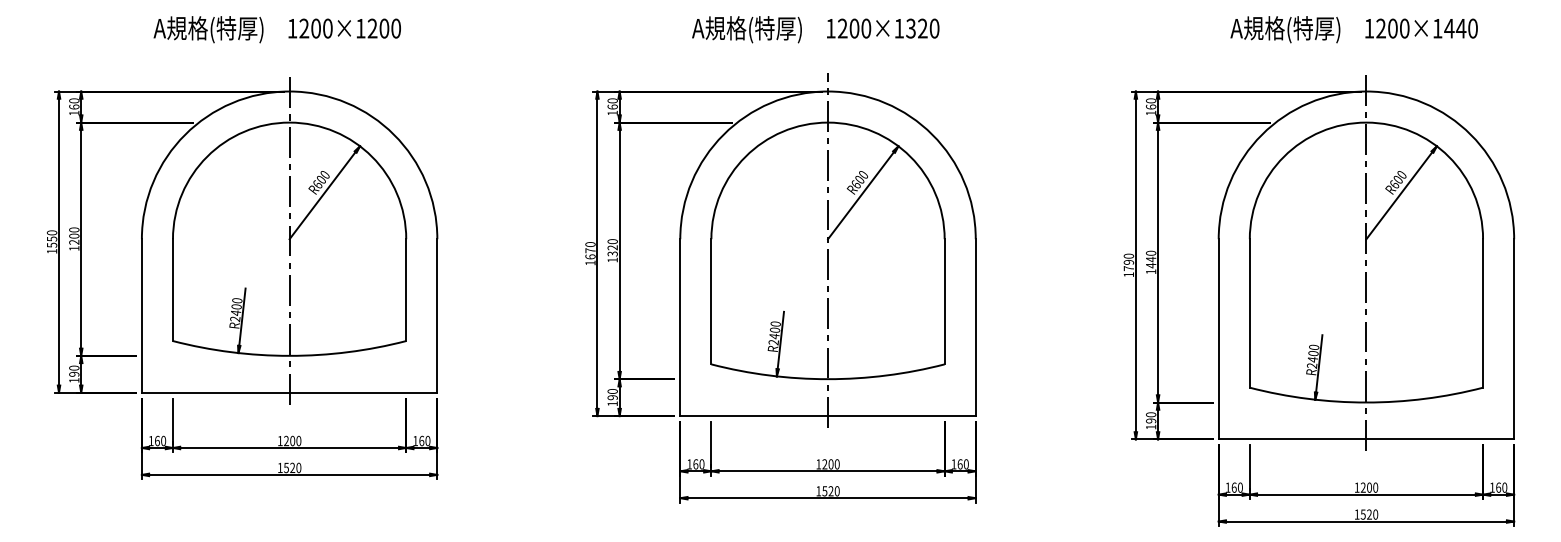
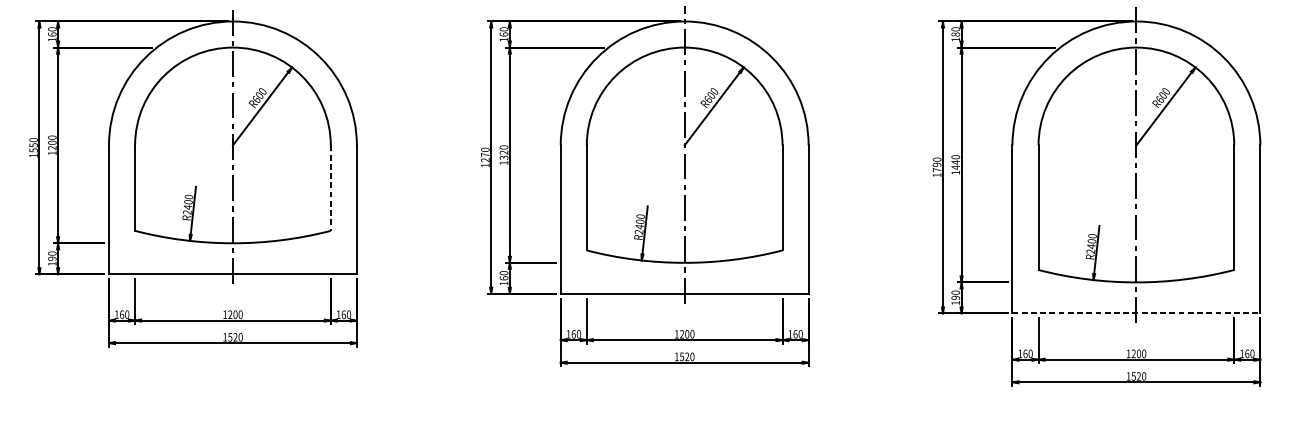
text: (1151, 106) -> (956, 34), 160 -> 180
text: (590, 256) -> (485, 159), 1670 -> 1270
line: (406, 290) -> (331, 188), solid -> dashed
text: (612, 397) -> (503, 278), 190 -> 160
line: (1366, 439) -> (1136, 313), solid -> dashed

